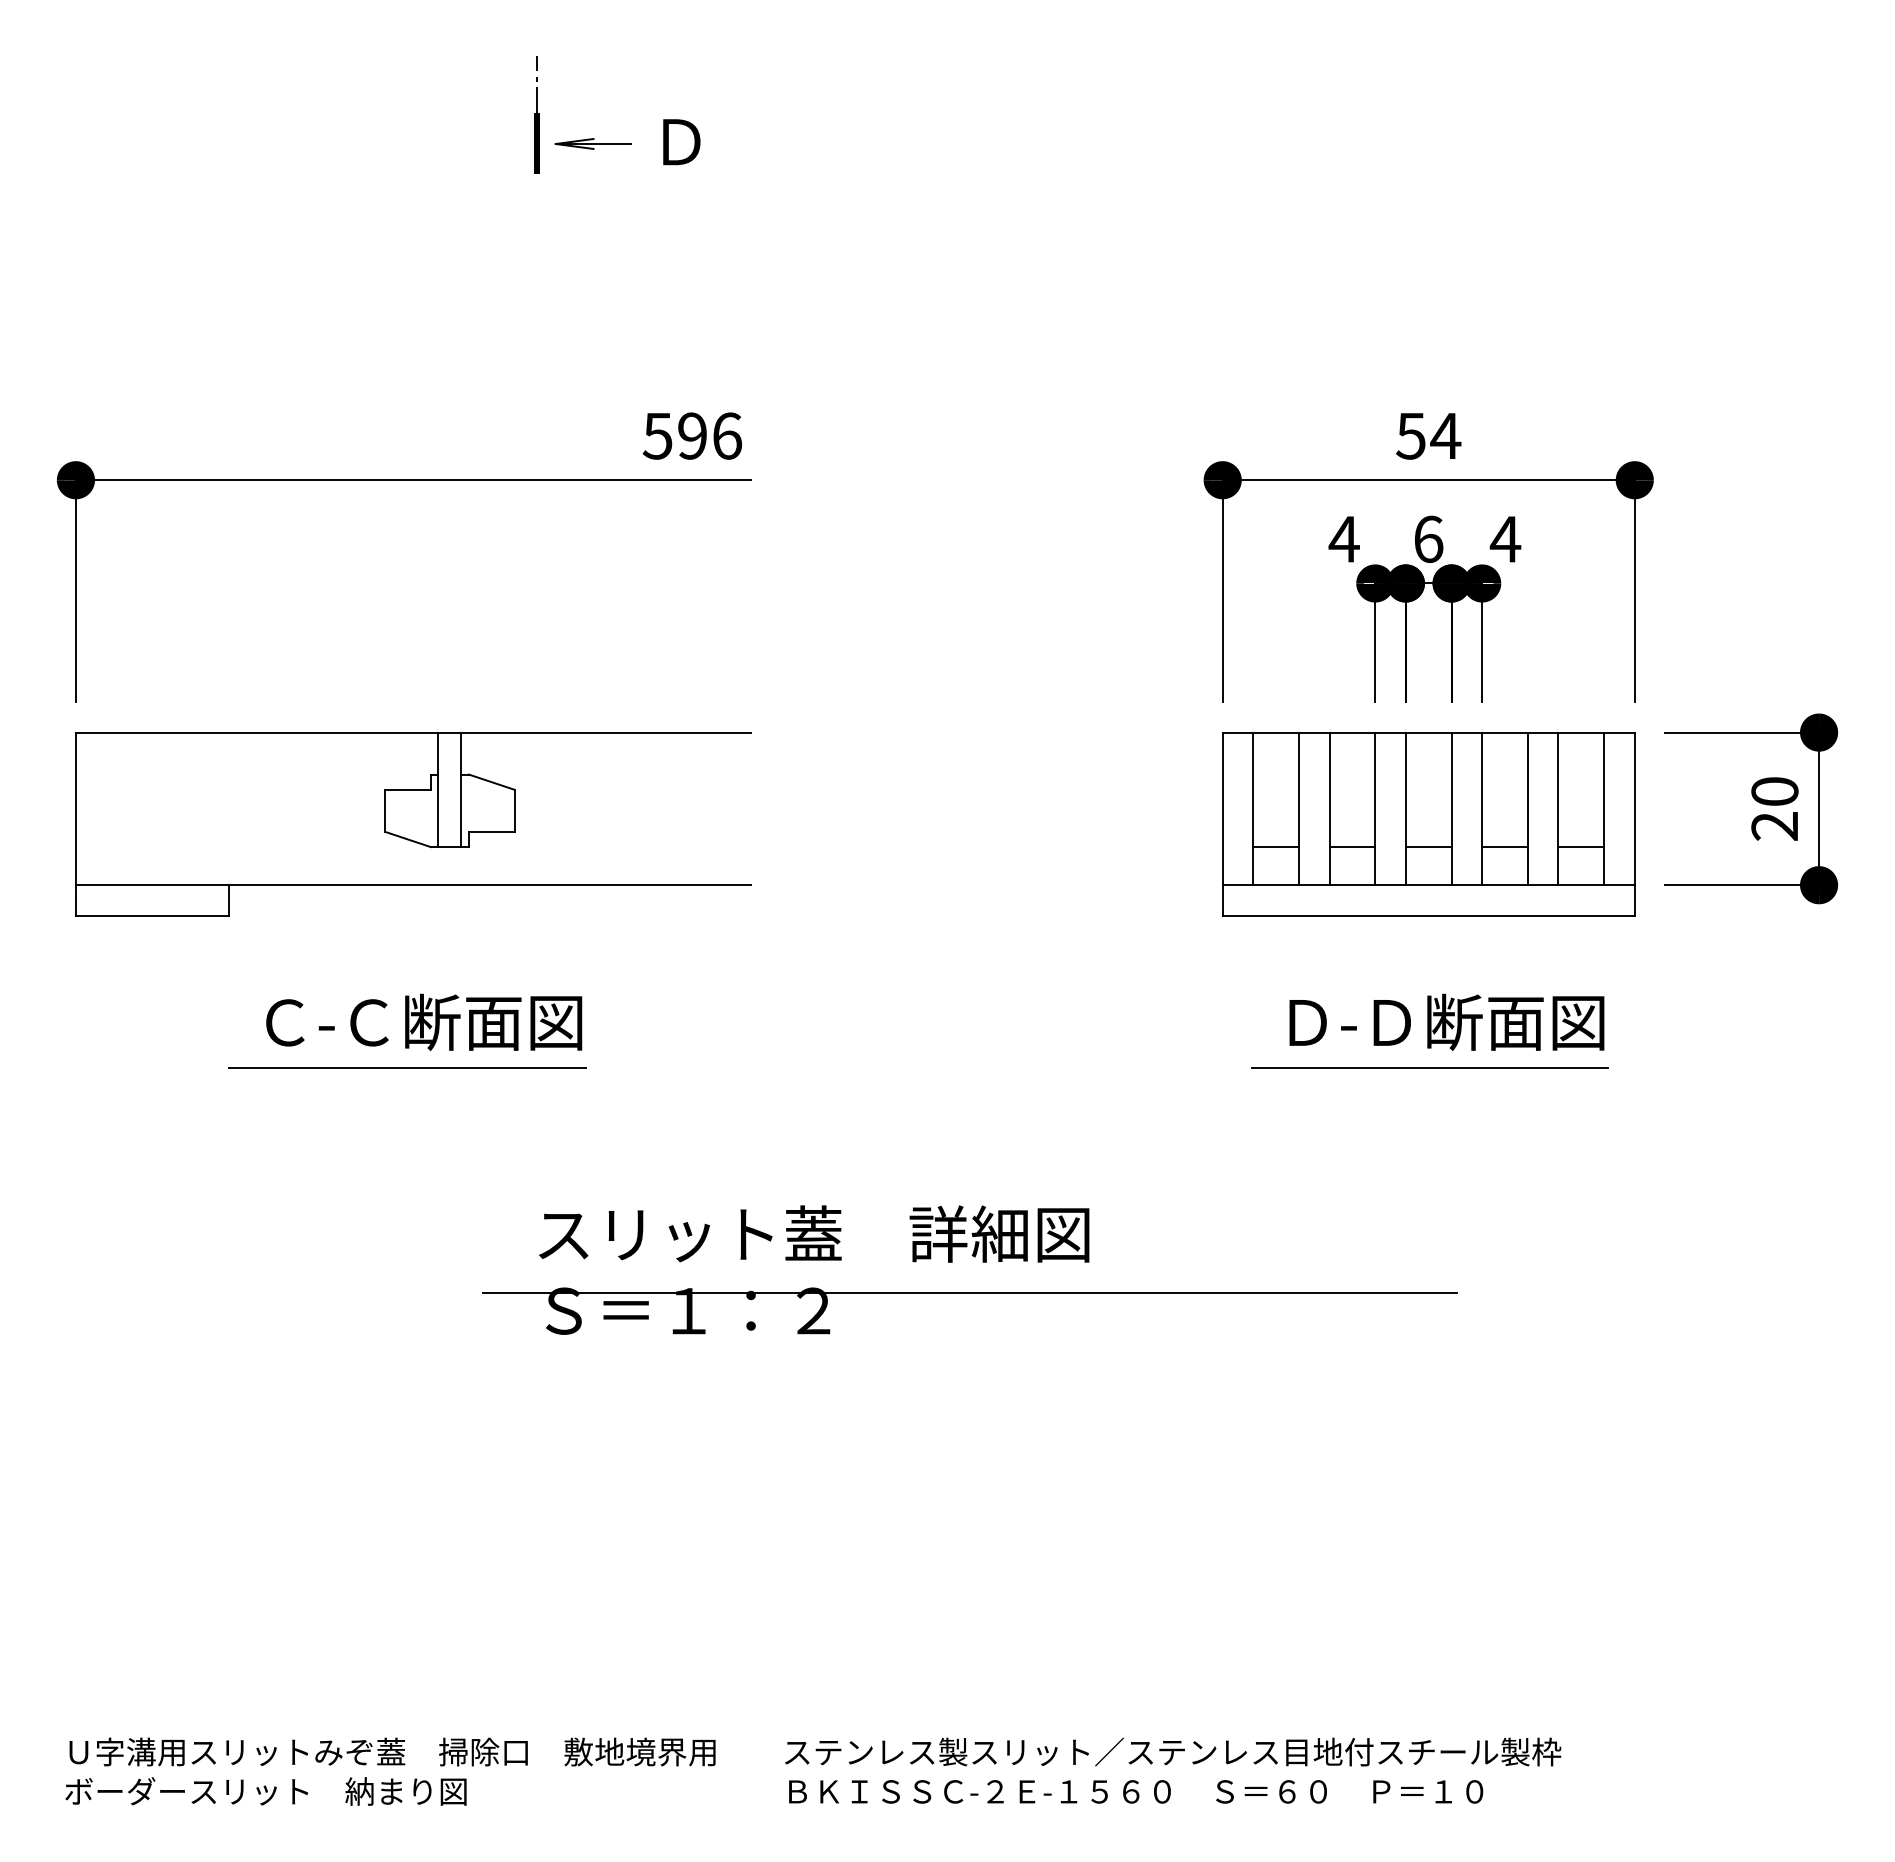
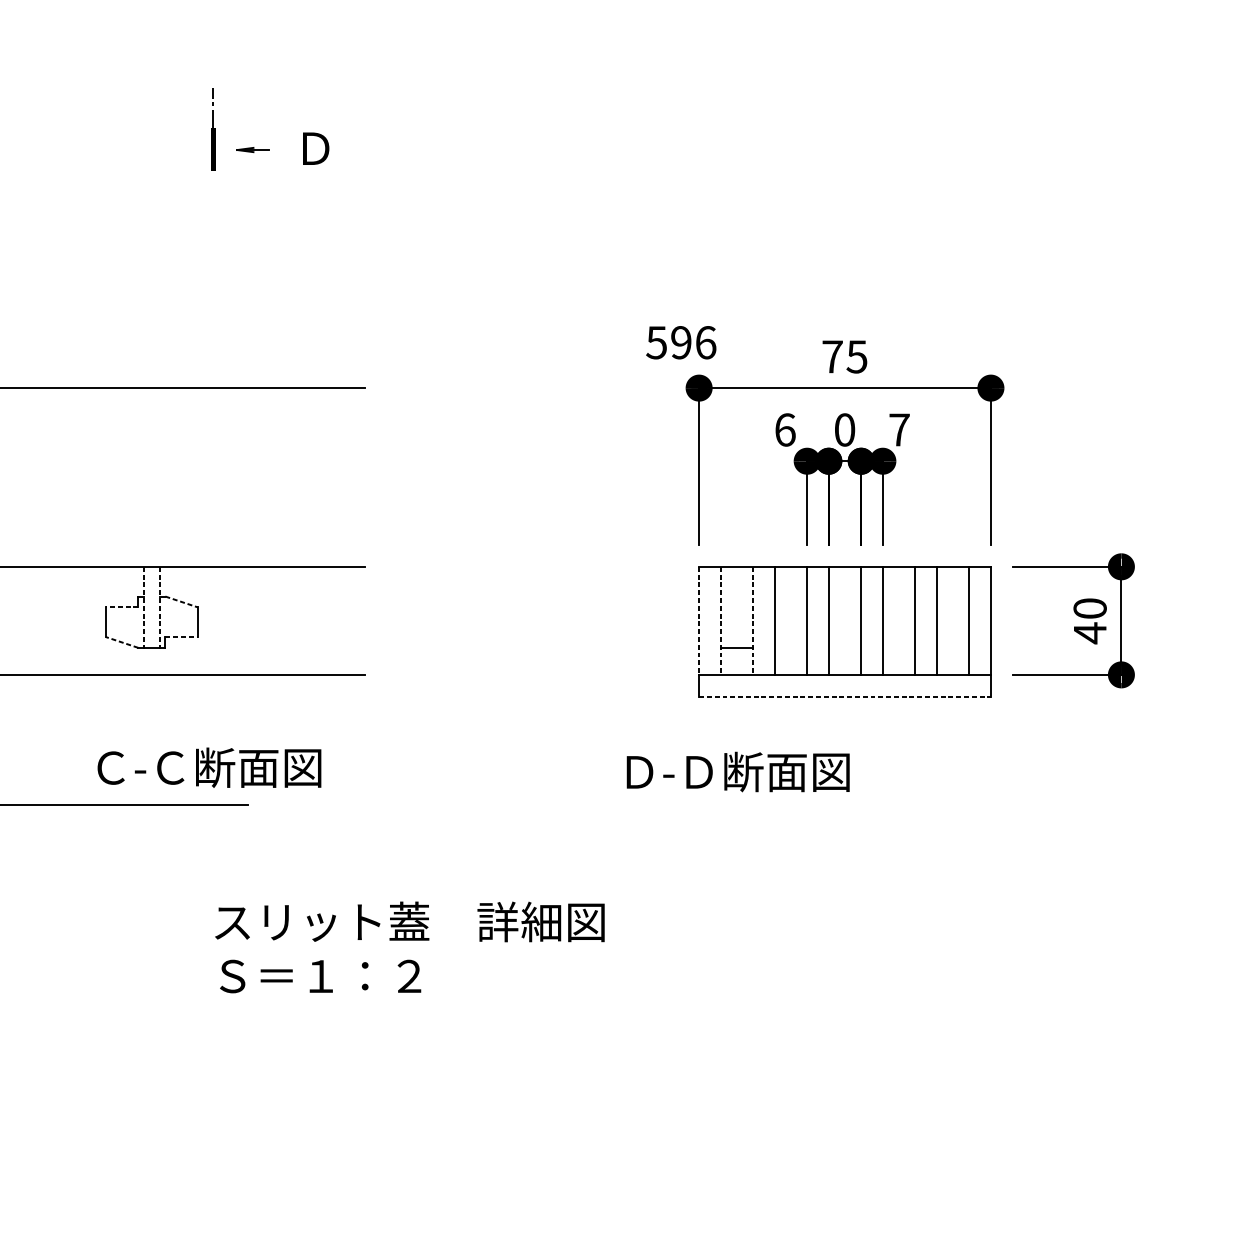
part: (592, 143) -> (252, 149), size x0.6
text: (692, 435) -> (681, 342), moved
text: (1428, 436) -> (844, 357), 54 -> 75
text: (1343, 538) -> (784, 429), 4 -> 6
text: (1428, 538) -> (844, 429), 6 -> 0
text: (1505, 539) -> (899, 430), 4 -> 7
line: (492, 782) -> (182, 602), solid -> dashed
line: (407, 789) -> (121, 607), solid -> dashed
line: (438, 790) -> (143, 607), solid -> dashed
line: (461, 790) -> (160, 607), solid -> dashed
line: (1222, 809) -> (698, 621), solid -> dashed
line: (1253, 809) -> (720, 621), solid -> dashed
line: (1299, 809) -> (753, 621), solid -> dashed
text: (1774, 826) -> (1089, 633), 20 -> 40
line: (491, 831) -> (181, 636), solid -> dashed
line: (407, 839) -> (121, 642), solid -> dashed
line: (1352, 847) -> (791, 648), removed
line: (1428, 847) -> (844, 648), removed
line: (1504, 847) -> (898, 648), removed
line: (1581, 847) -> (953, 648), removed
line: (1429, 915) -> (845, 696), solid -> dashed
text: (424, 1022) -> (209, 767), moved
text: (1446, 1022) -> (737, 772), moved
line: (1429, 1068) -> (845, 804), removed
line: (969, 1292) -> (519, 963), removed

